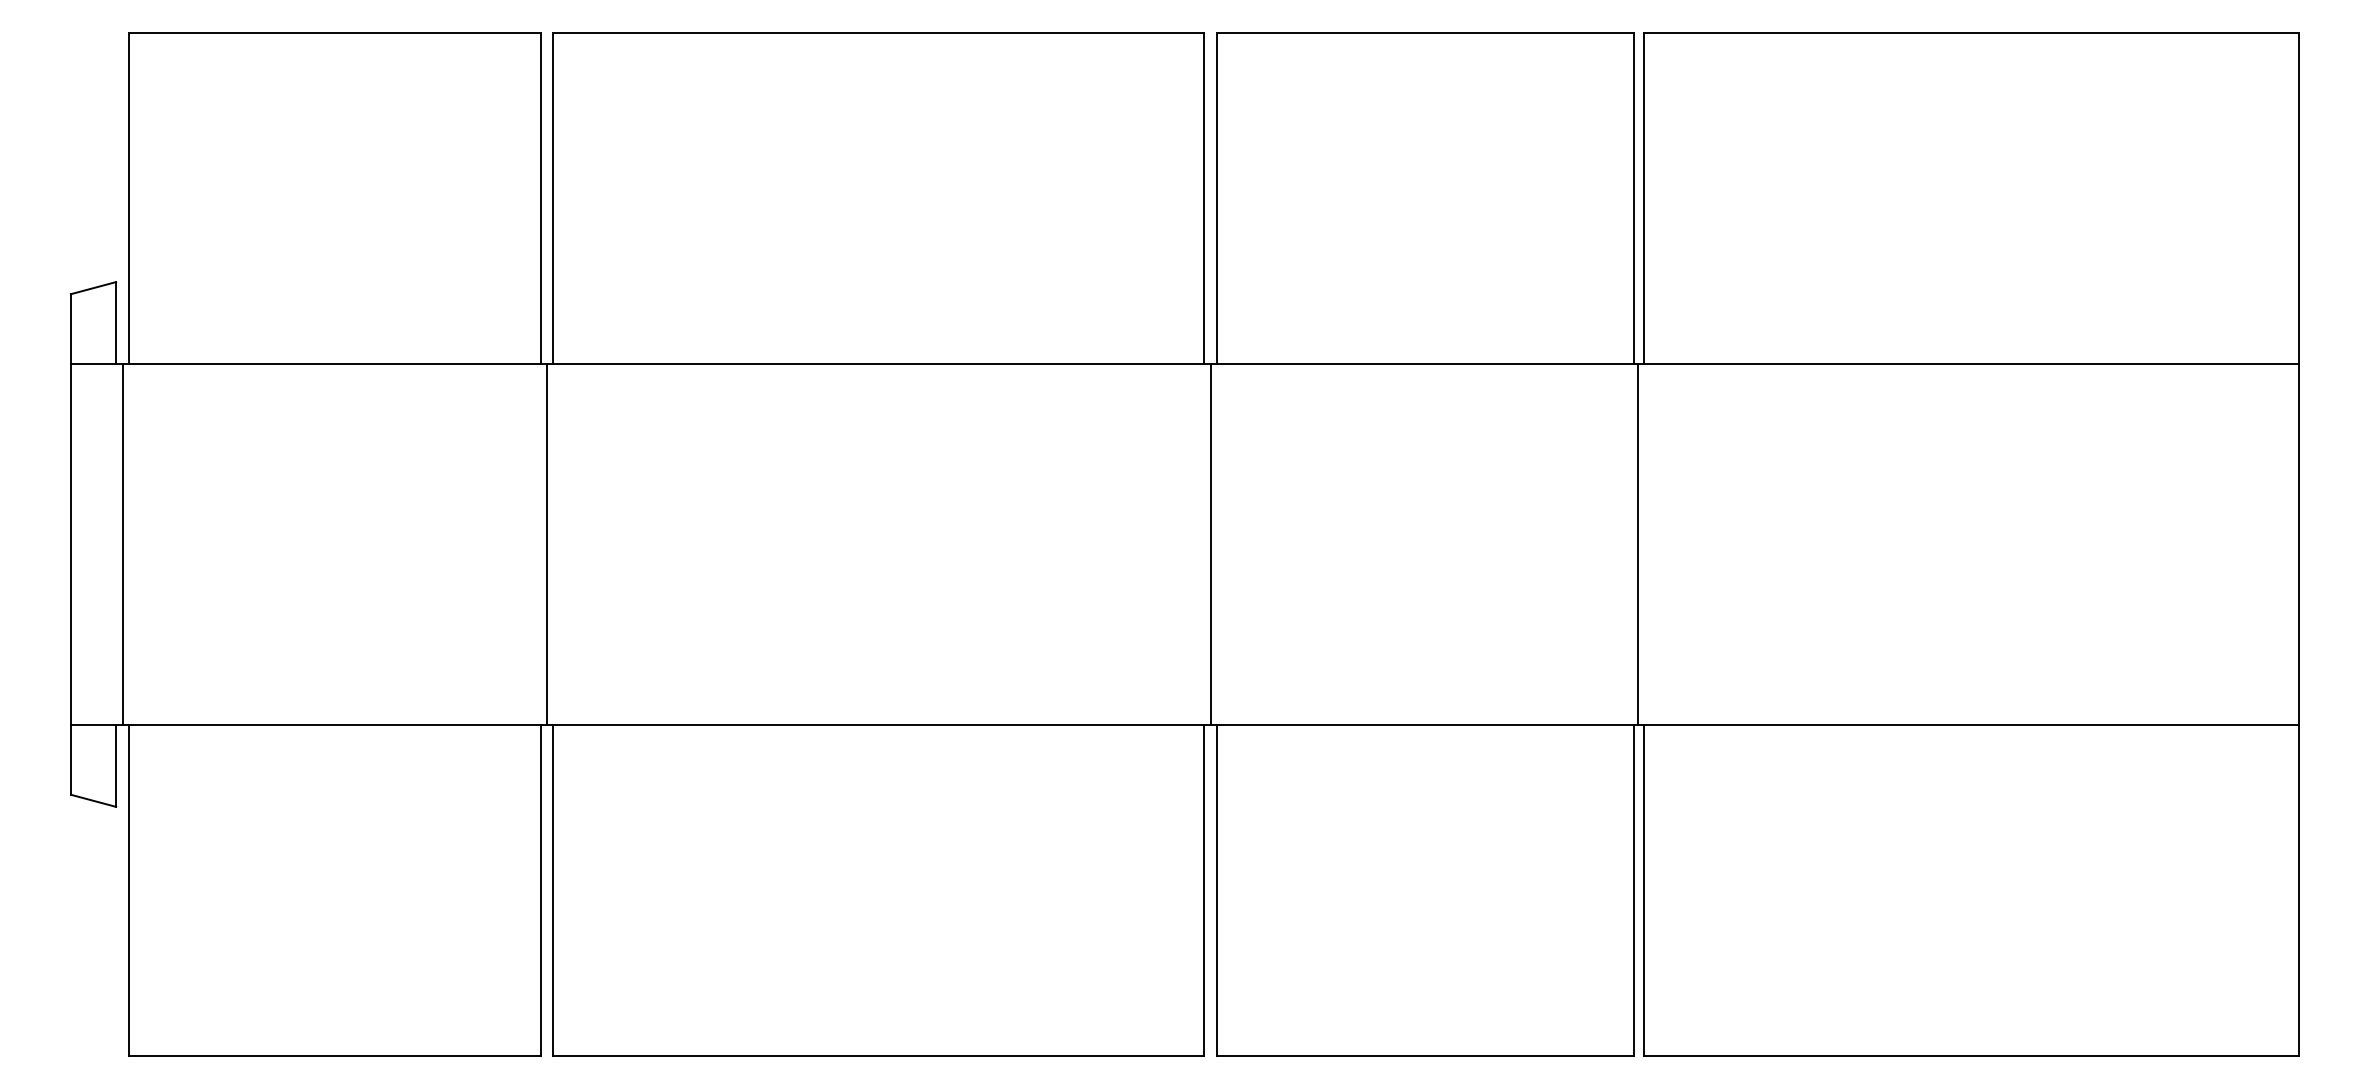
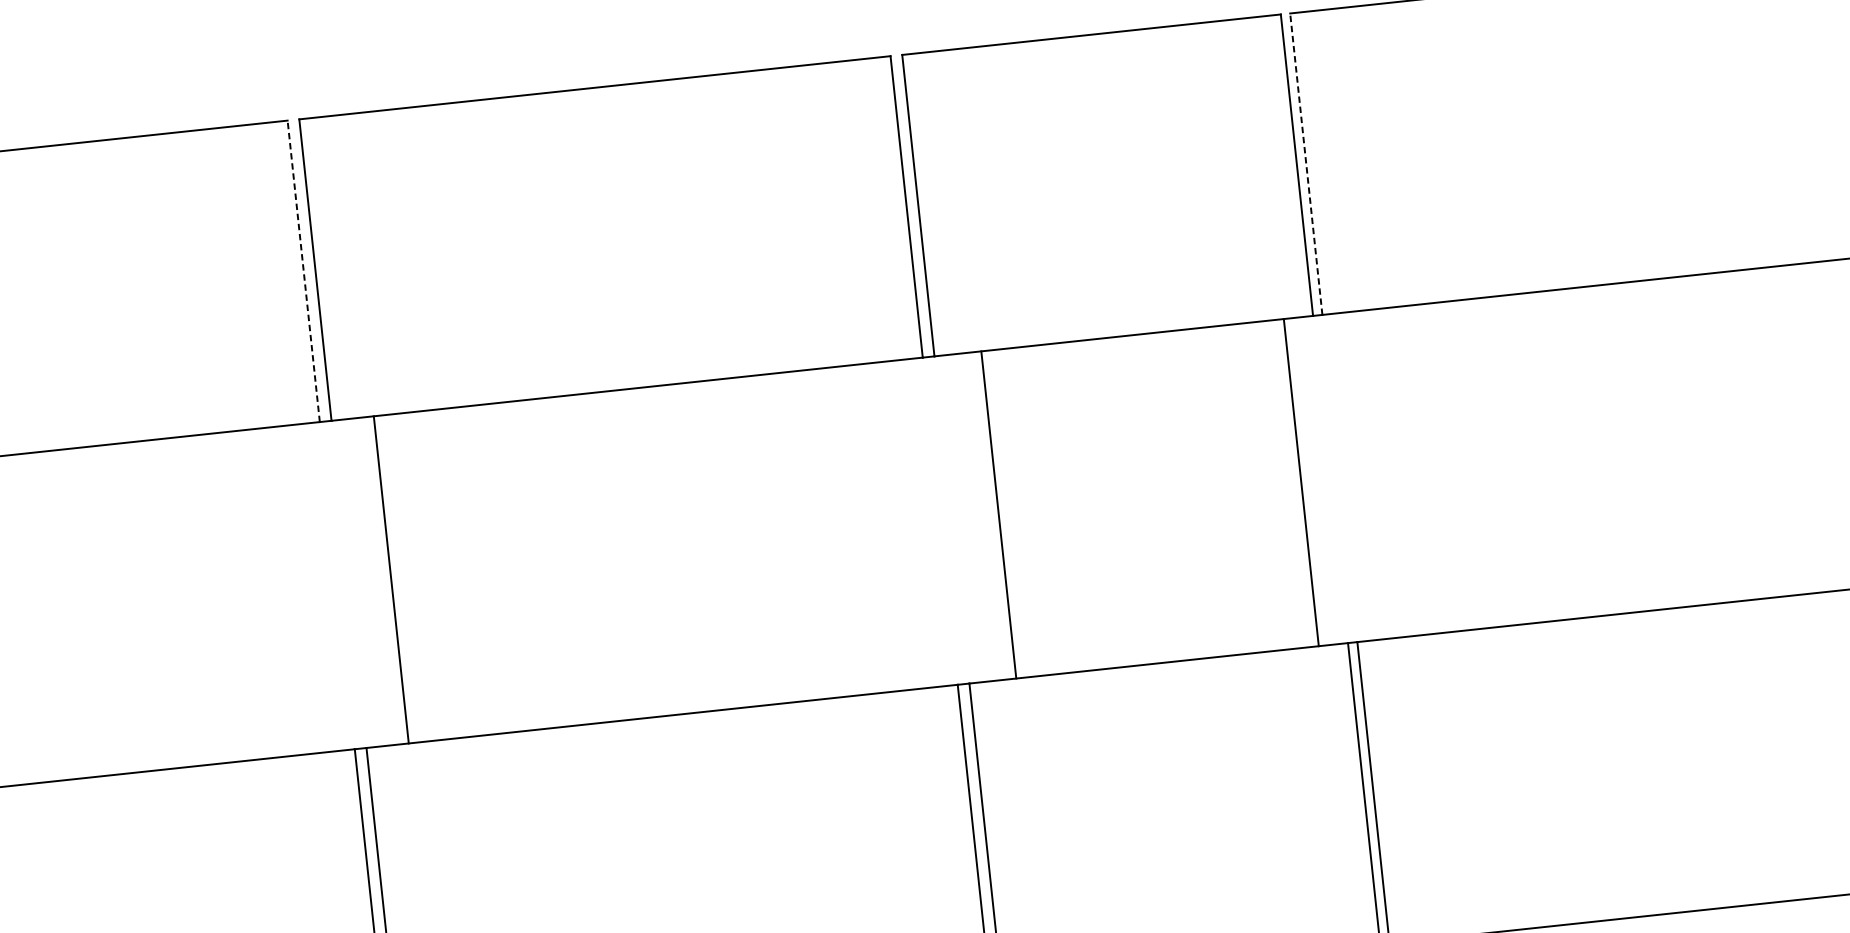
line: (540, 198) -> (303, 271), solid -> dashed
line: (1644, 198) -> (1306, 164), solid -> dashed
line: (546, 544) -> (390, 579), moved
line: (1210, 544) -> (998, 515), moved
line: (1637, 544) -> (1301, 482), moved

